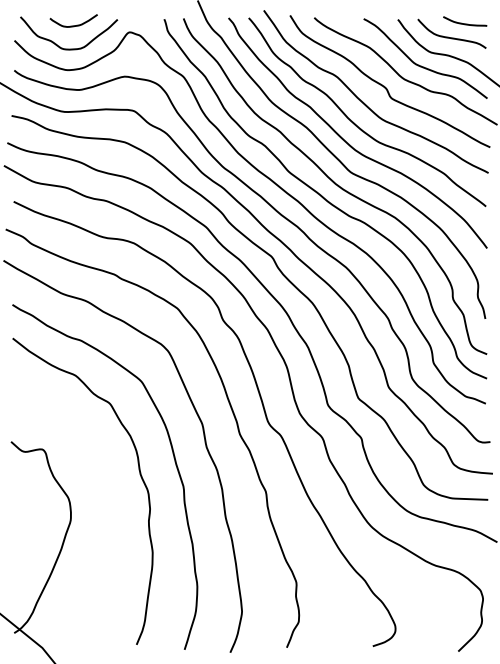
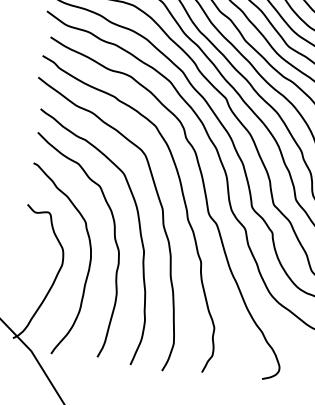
curve: (108, 514) -> (89, 263), added

